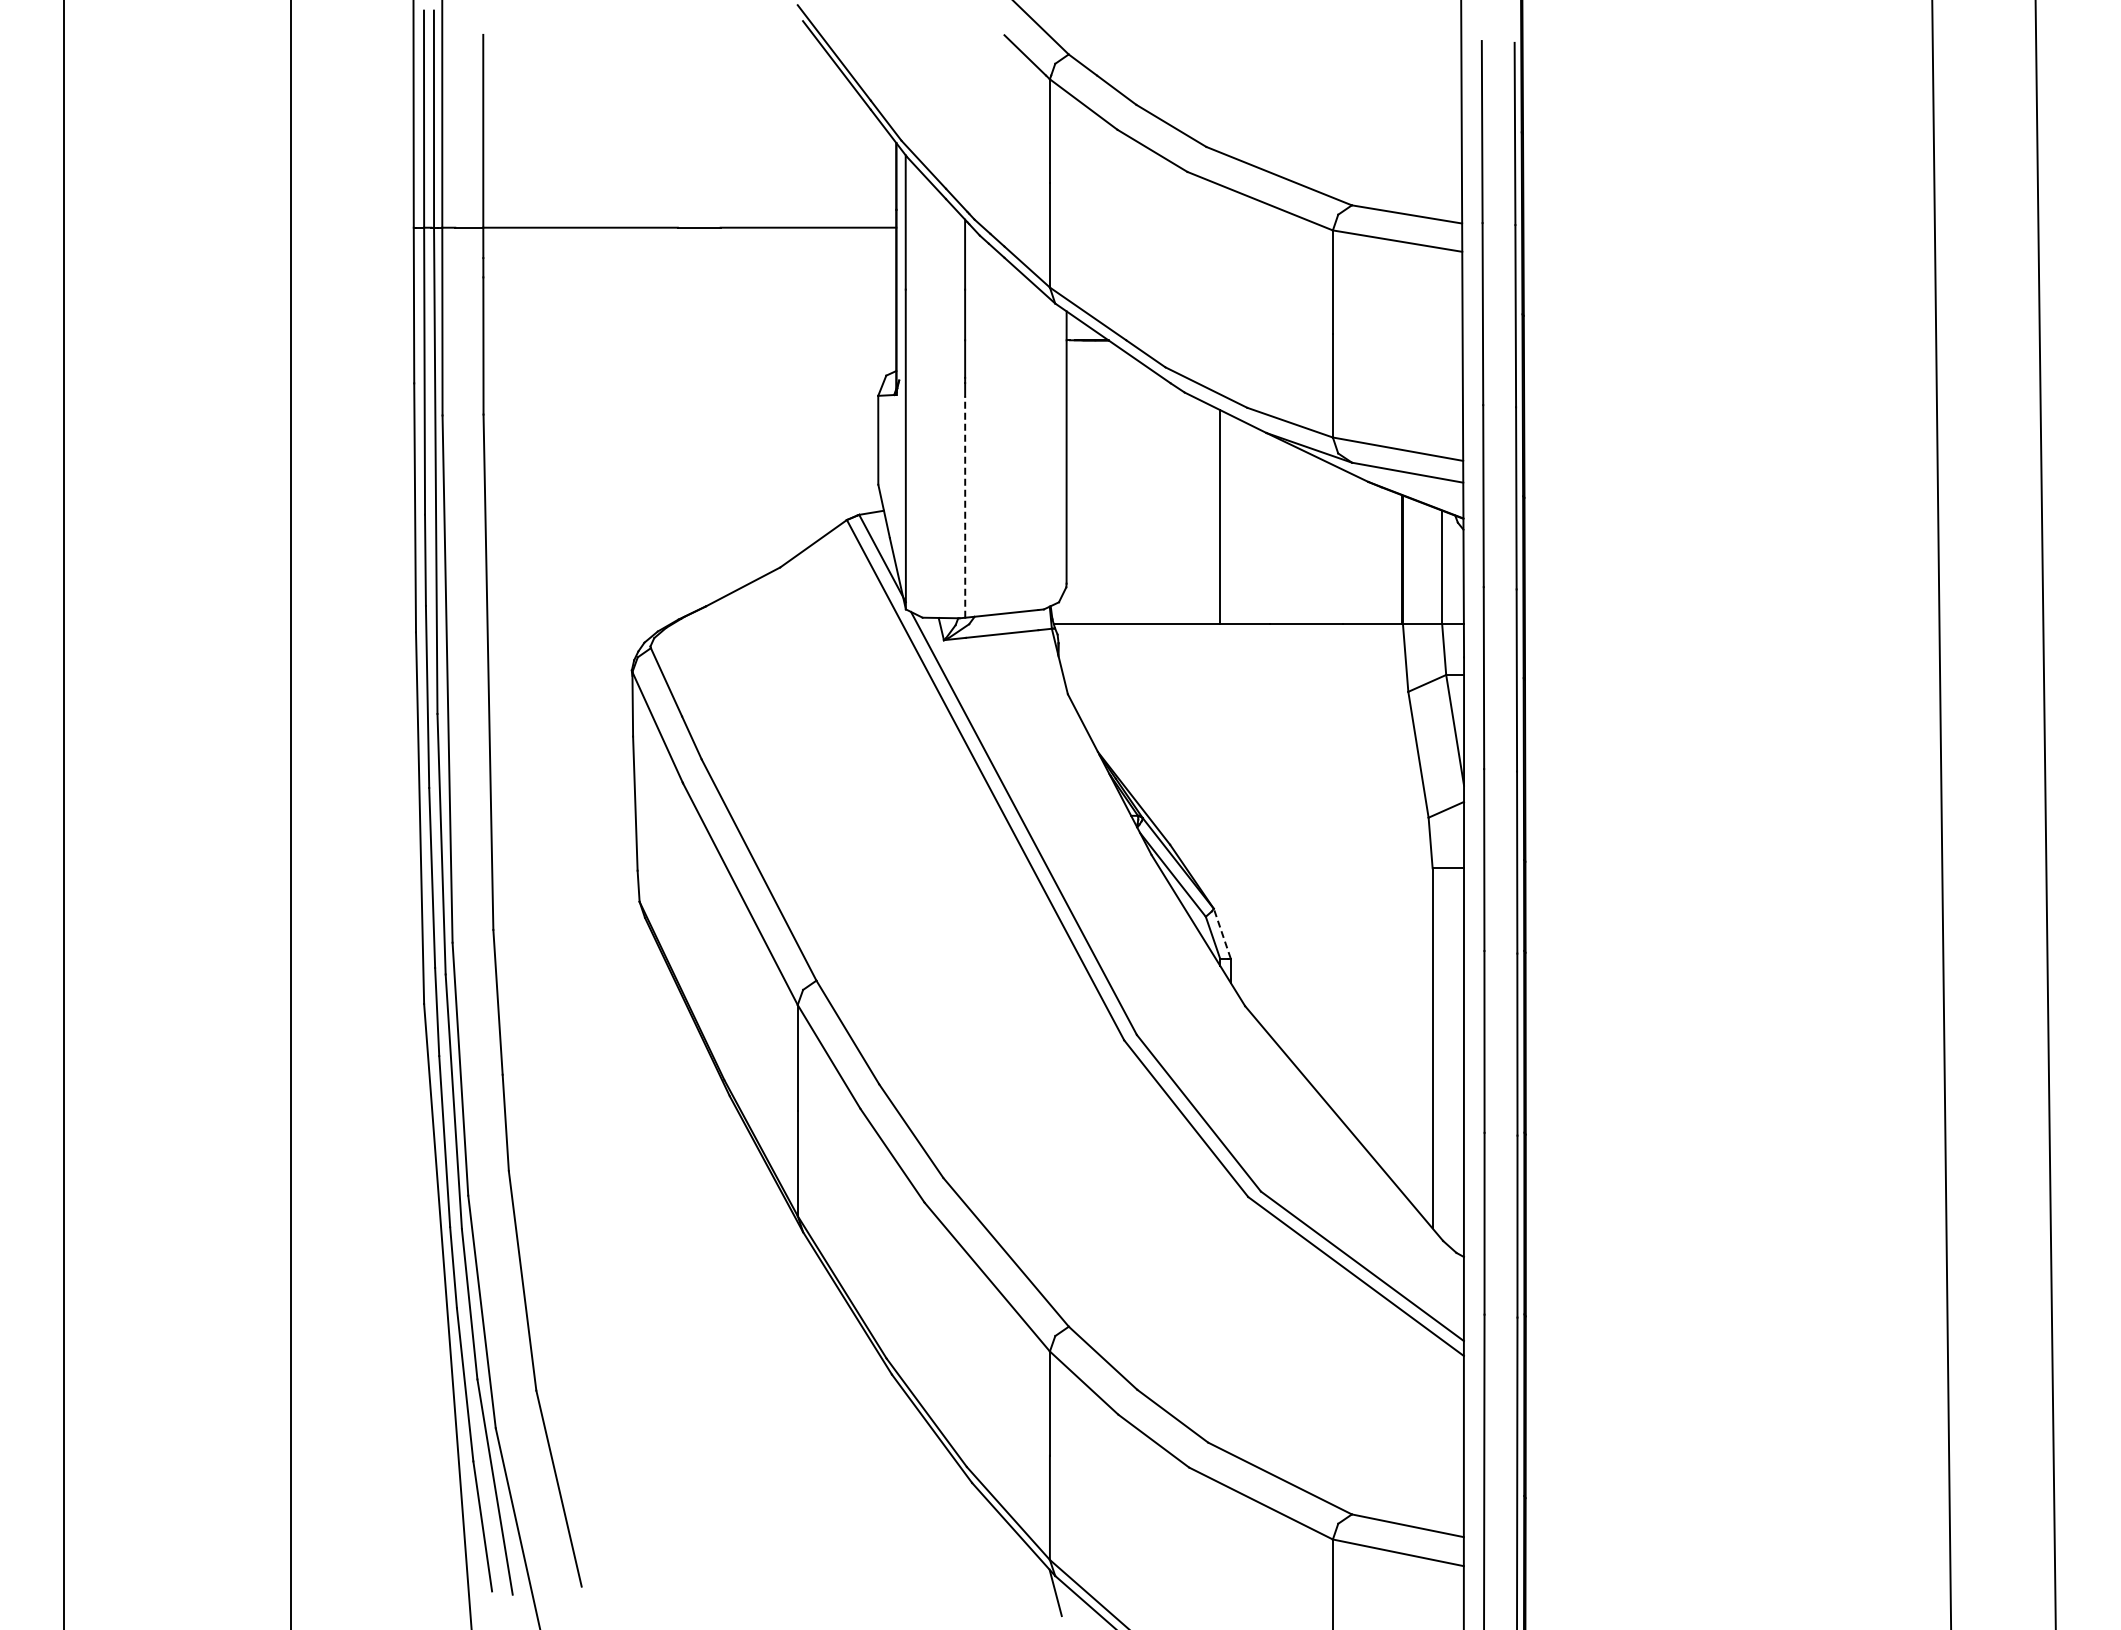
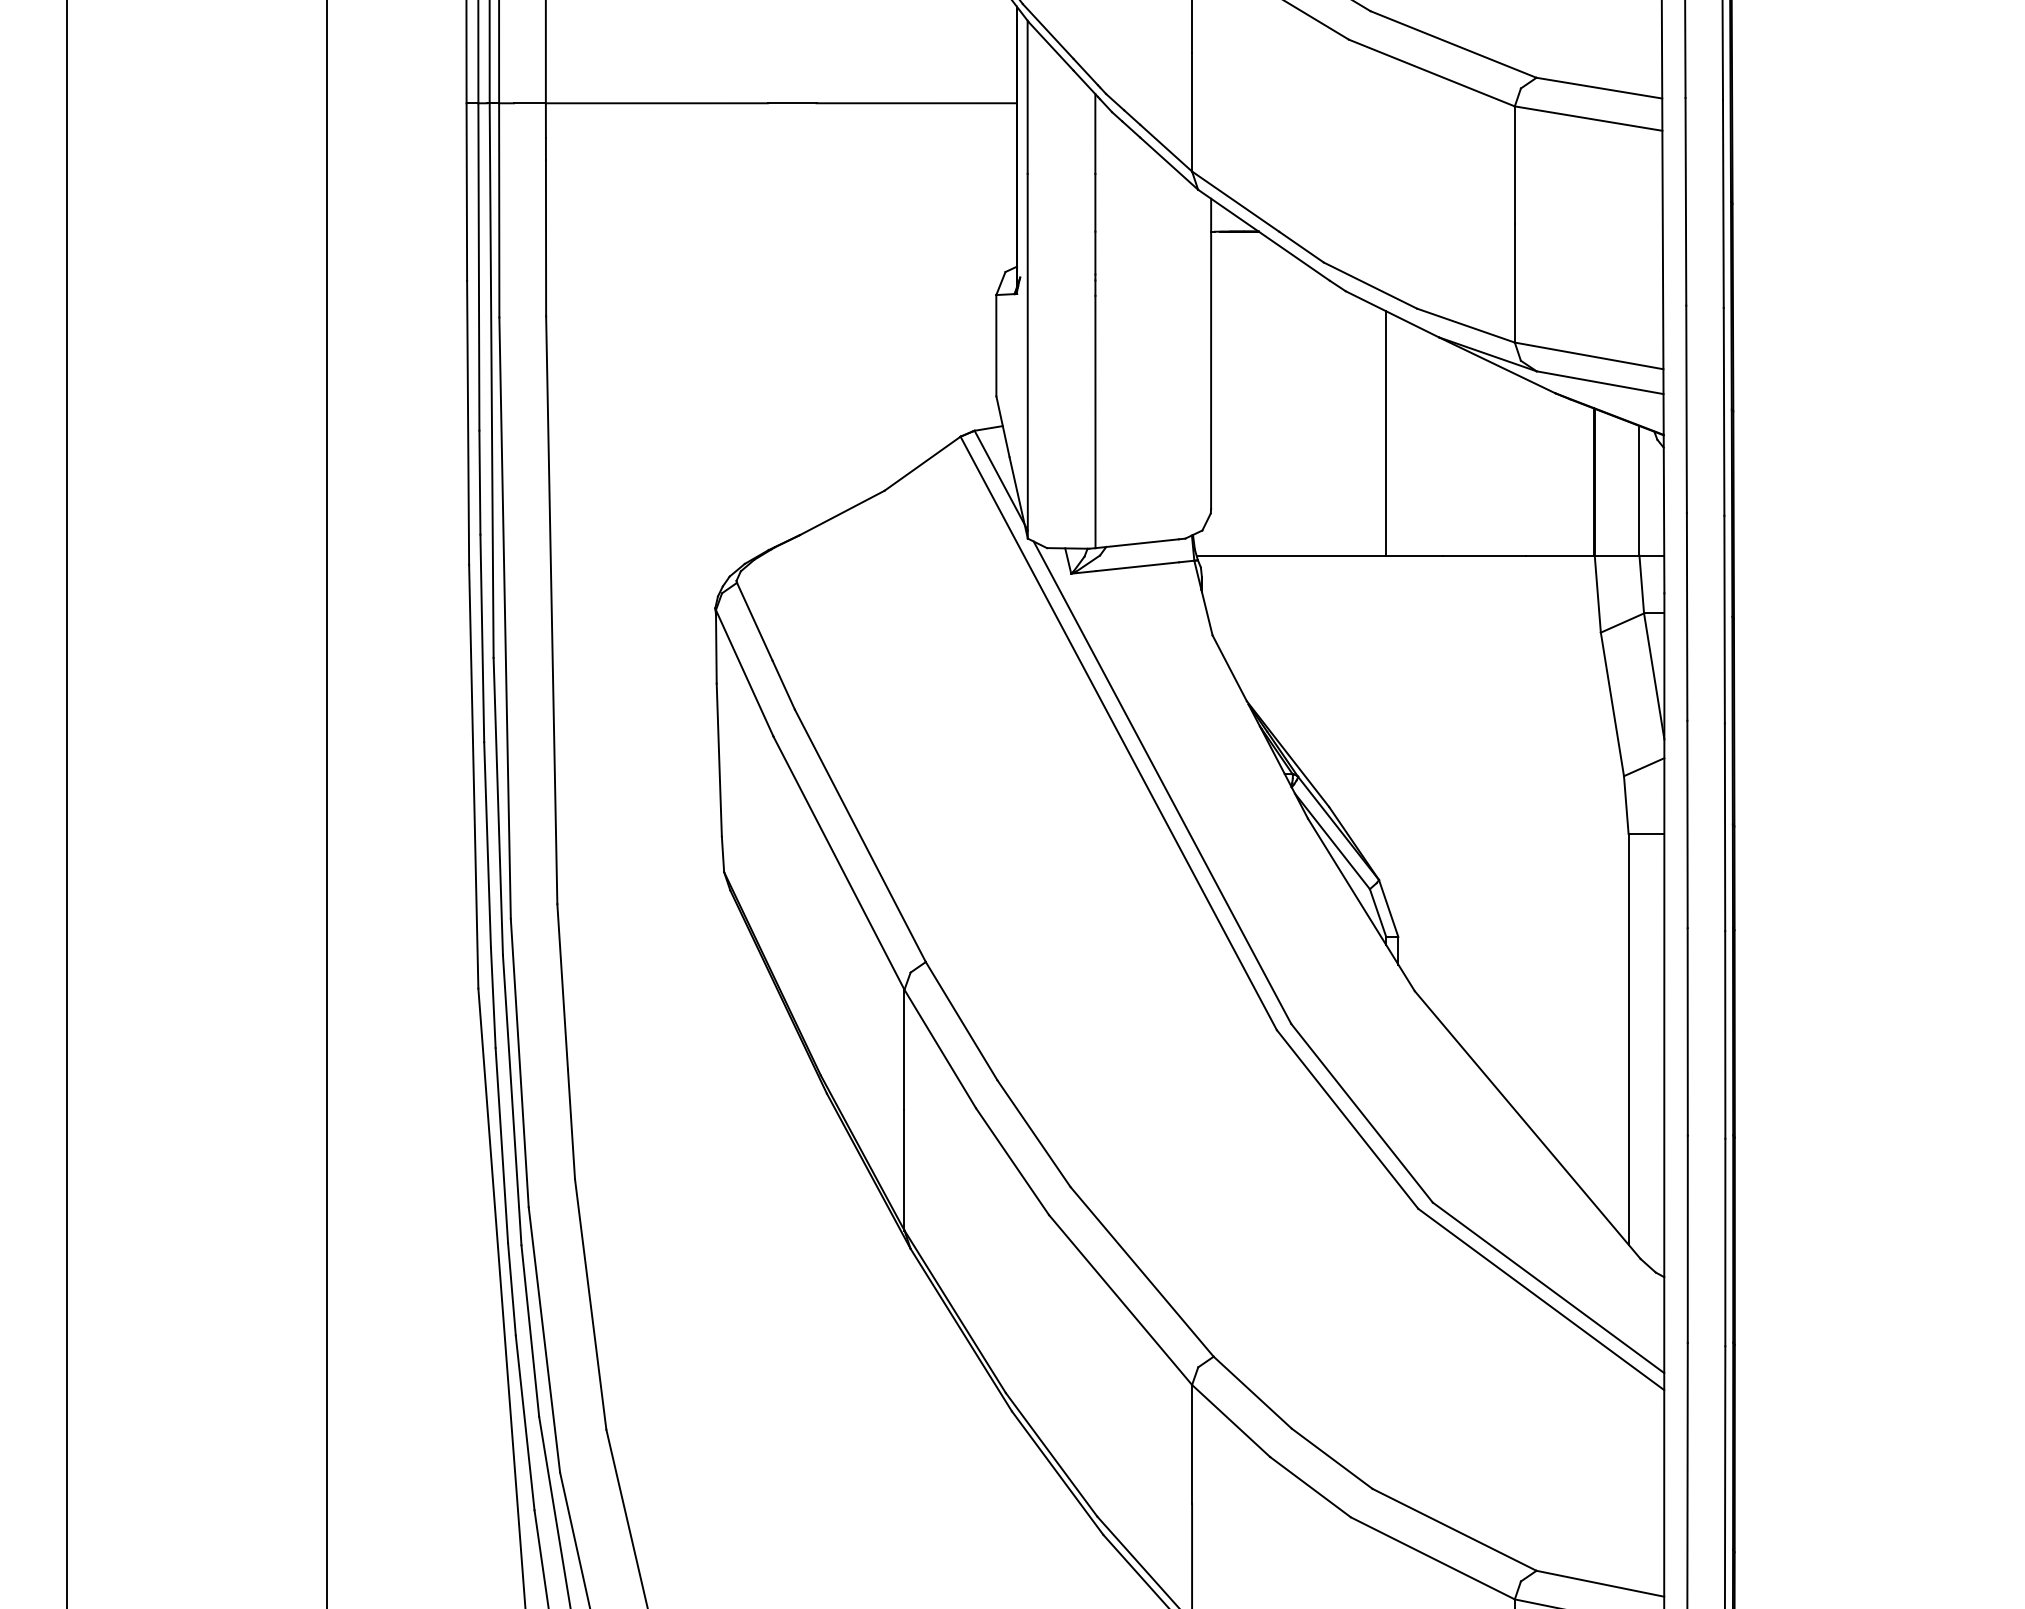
line: (965, 507) -> (1095, 422), dashed -> solid
line: (1222, 933) -> (1388, 908), dashed -> solid

